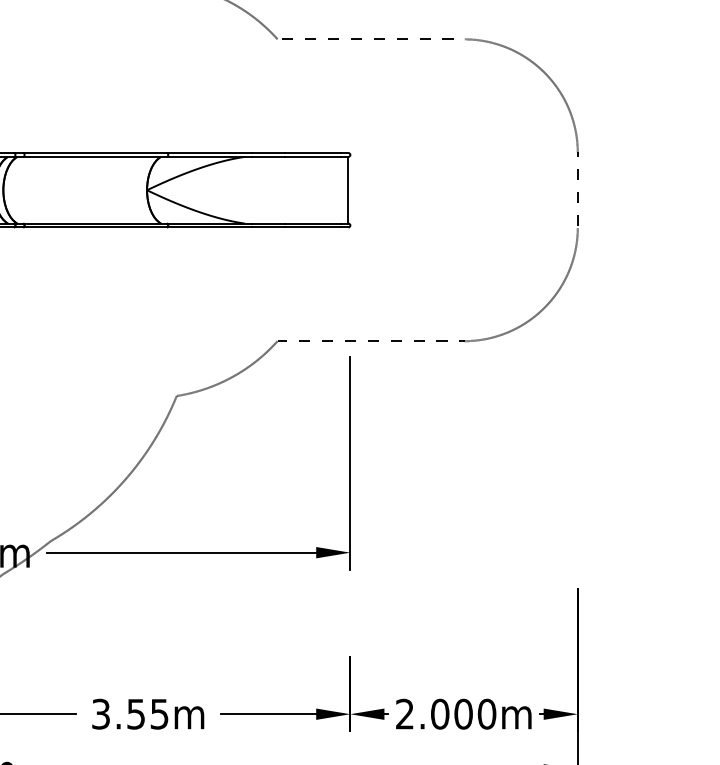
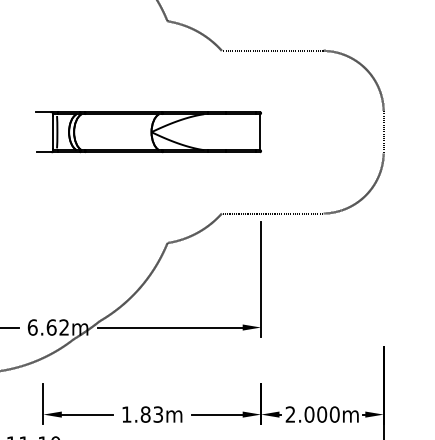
text: (130, 714) -> (142, 414), 3.55m -> 1.83m

